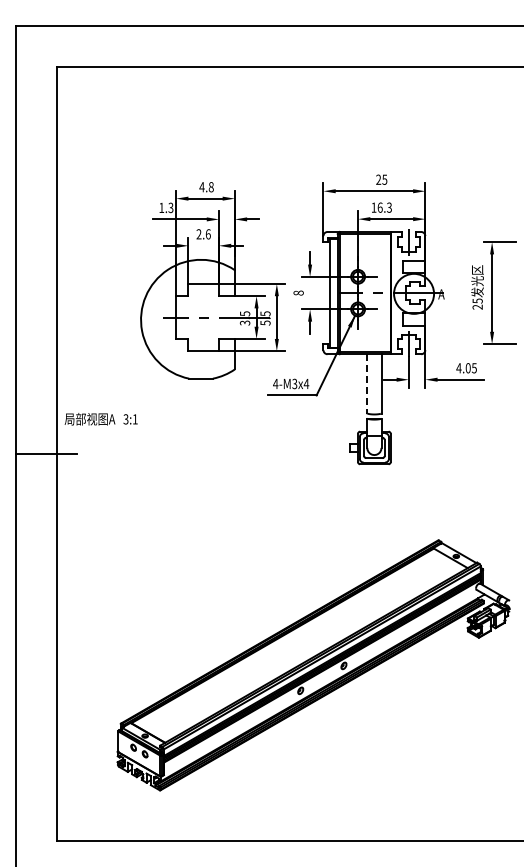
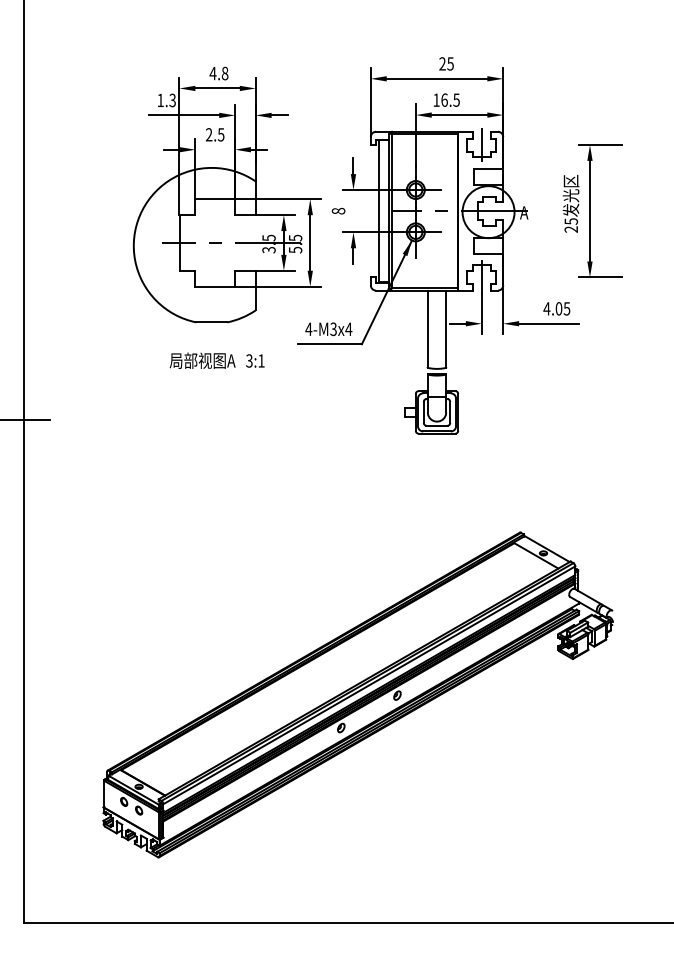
text: (389, 206) -> (456, 98), 16.3 -> 16.5
text: (207, 234) -> (220, 135), 2.6 -> 2.5
line: (367, 383) -> (428, 328), dashed -> solid
text: (100, 419) -> (216, 361), moved

